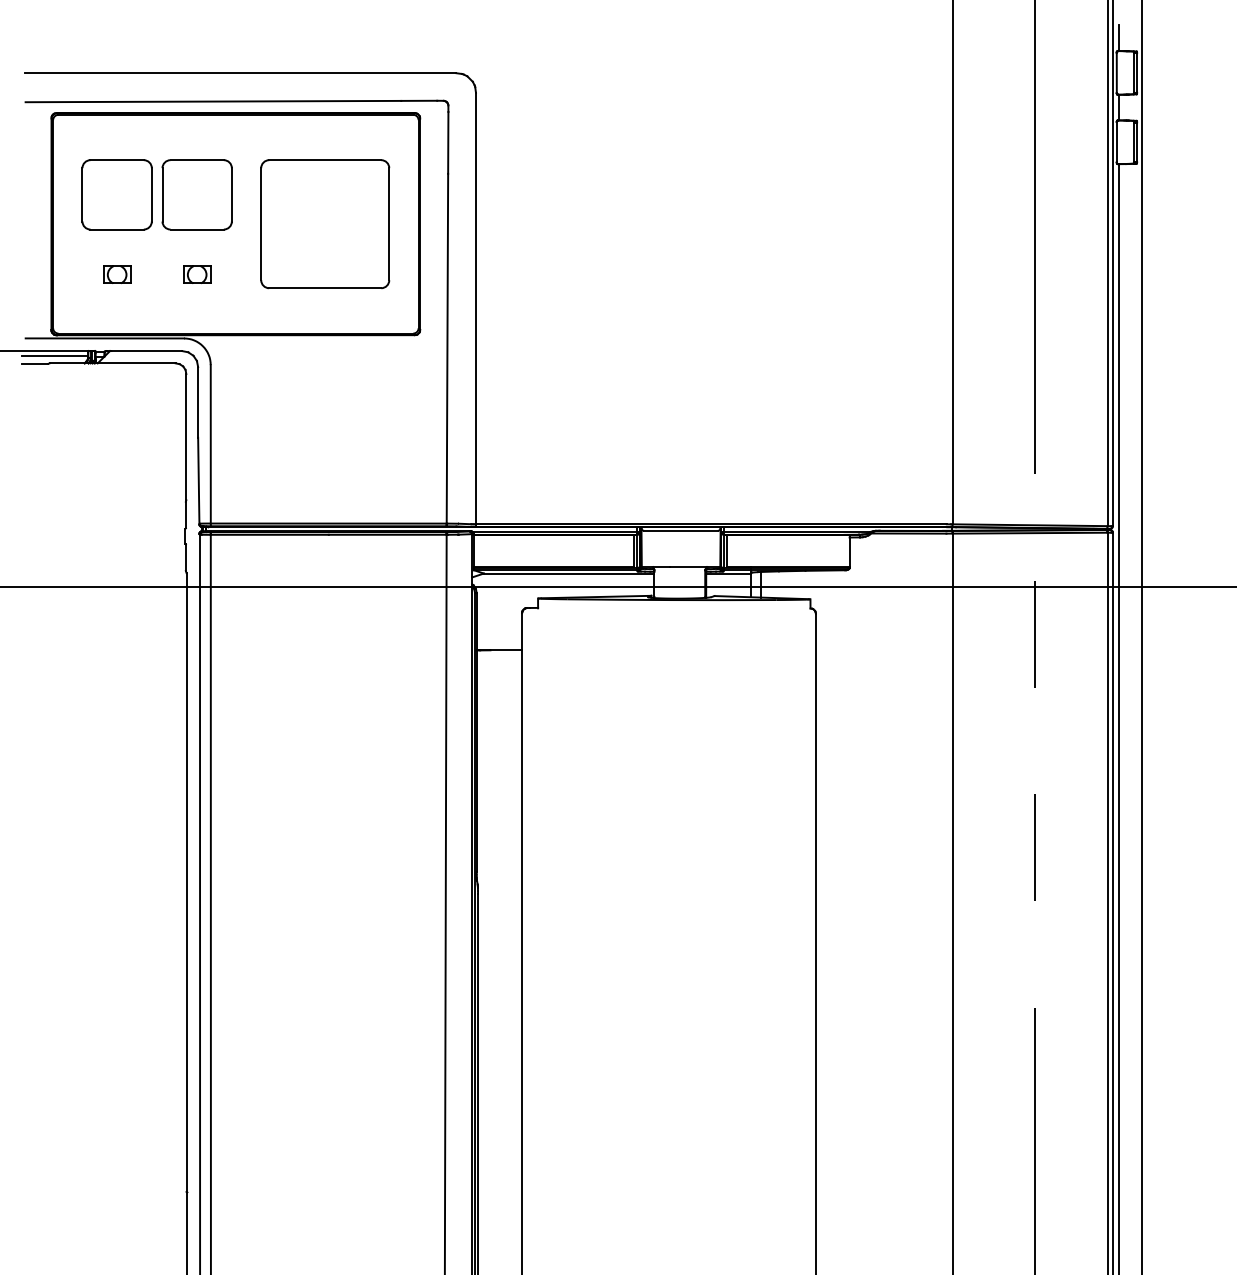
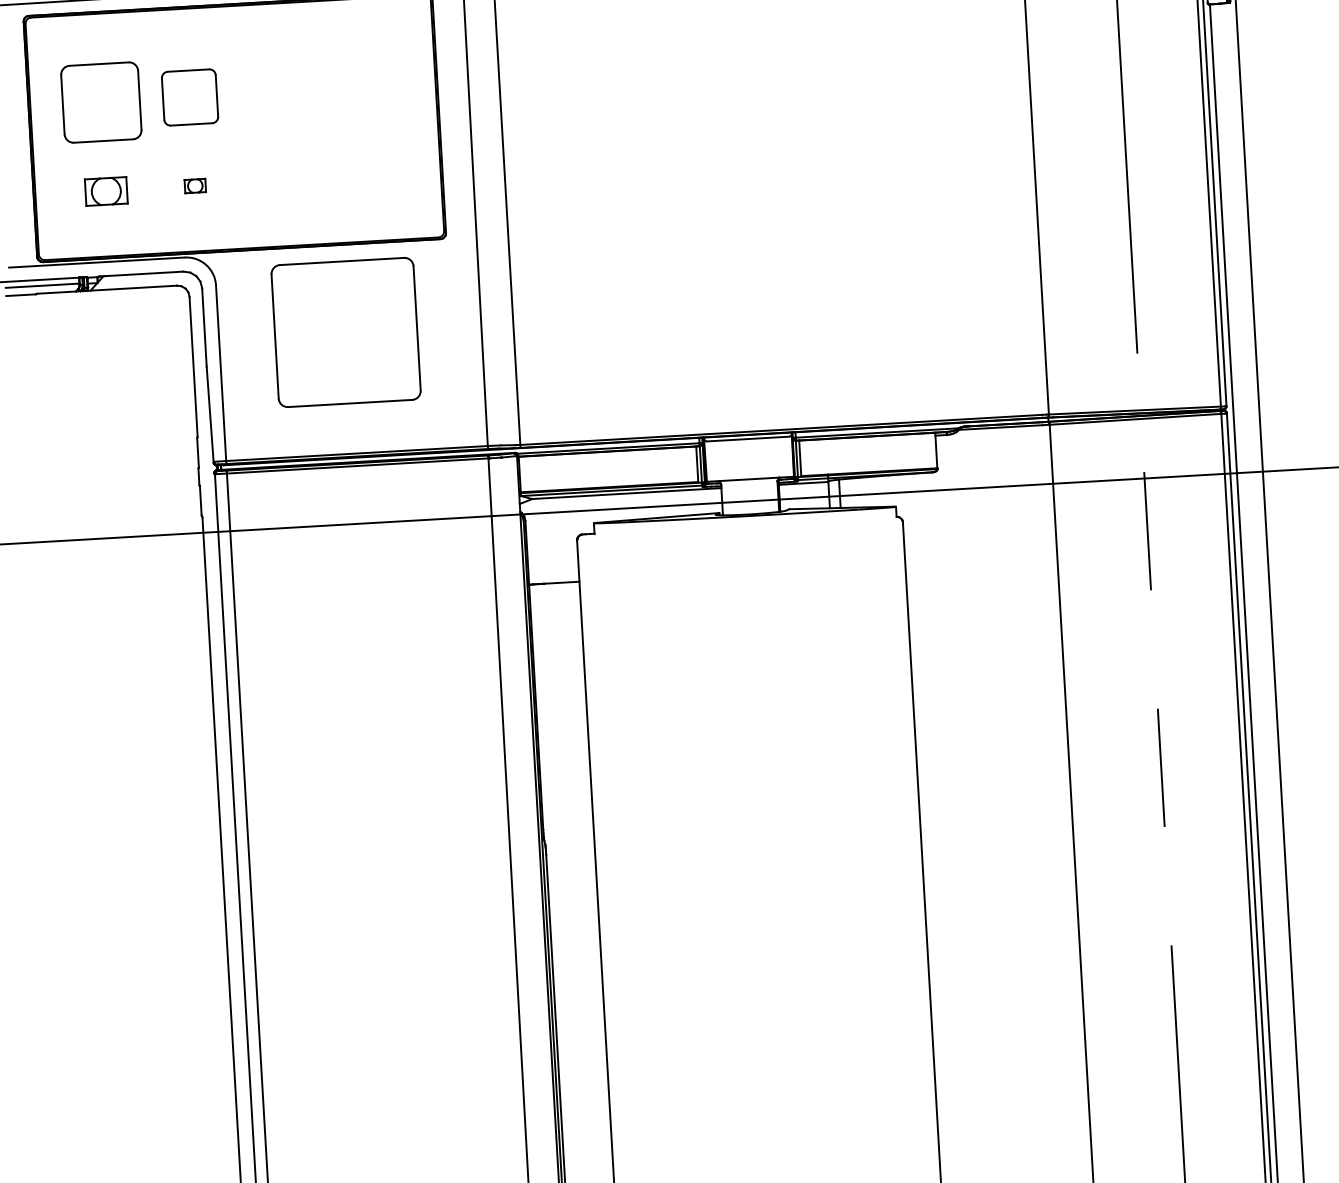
part: (196, 194) -> (189, 97), size x0.7
part: (325, 224) -> (346, 332), moved
part: (117, 274) -> (106, 190), size x1.4
part: (197, 274) -> (195, 185), size x0.7

